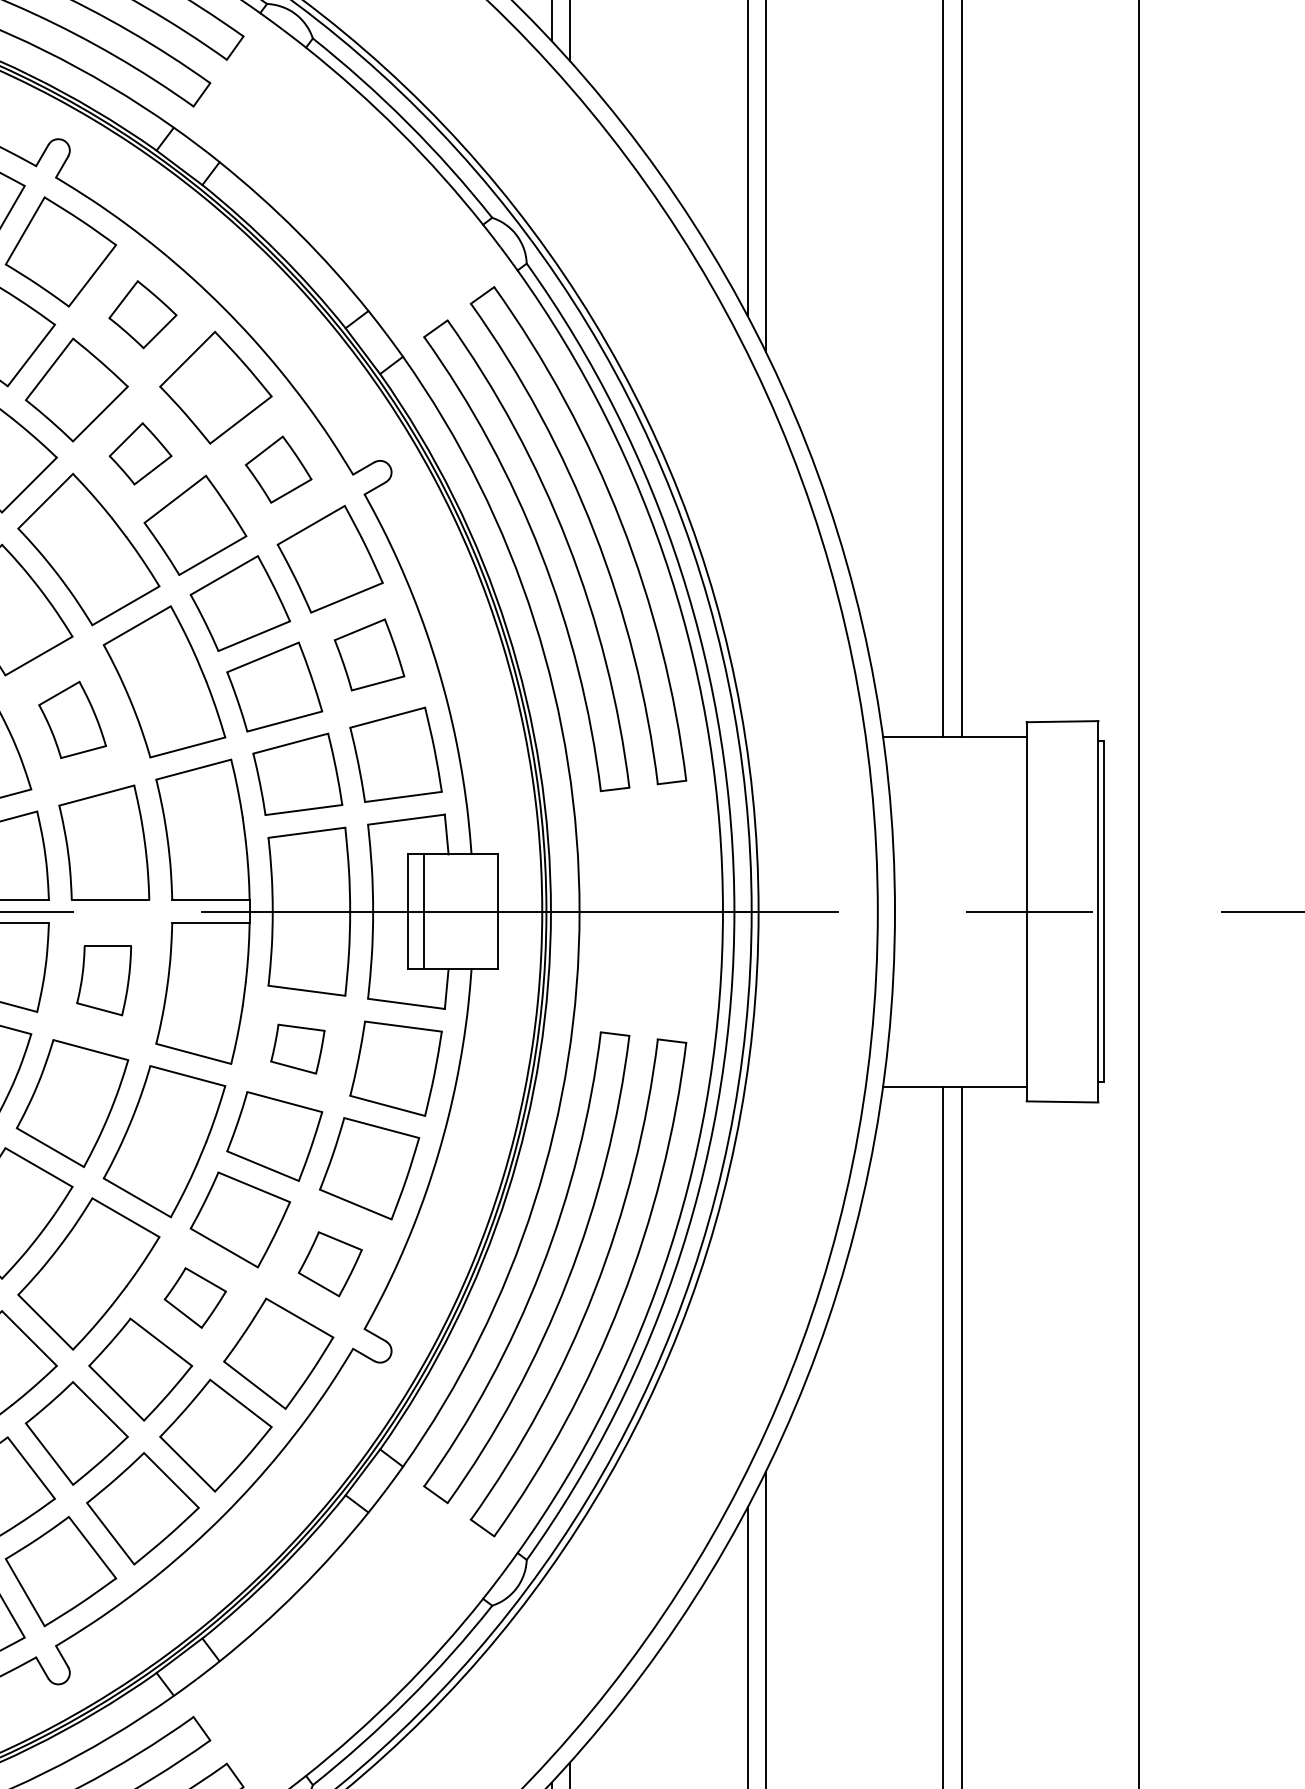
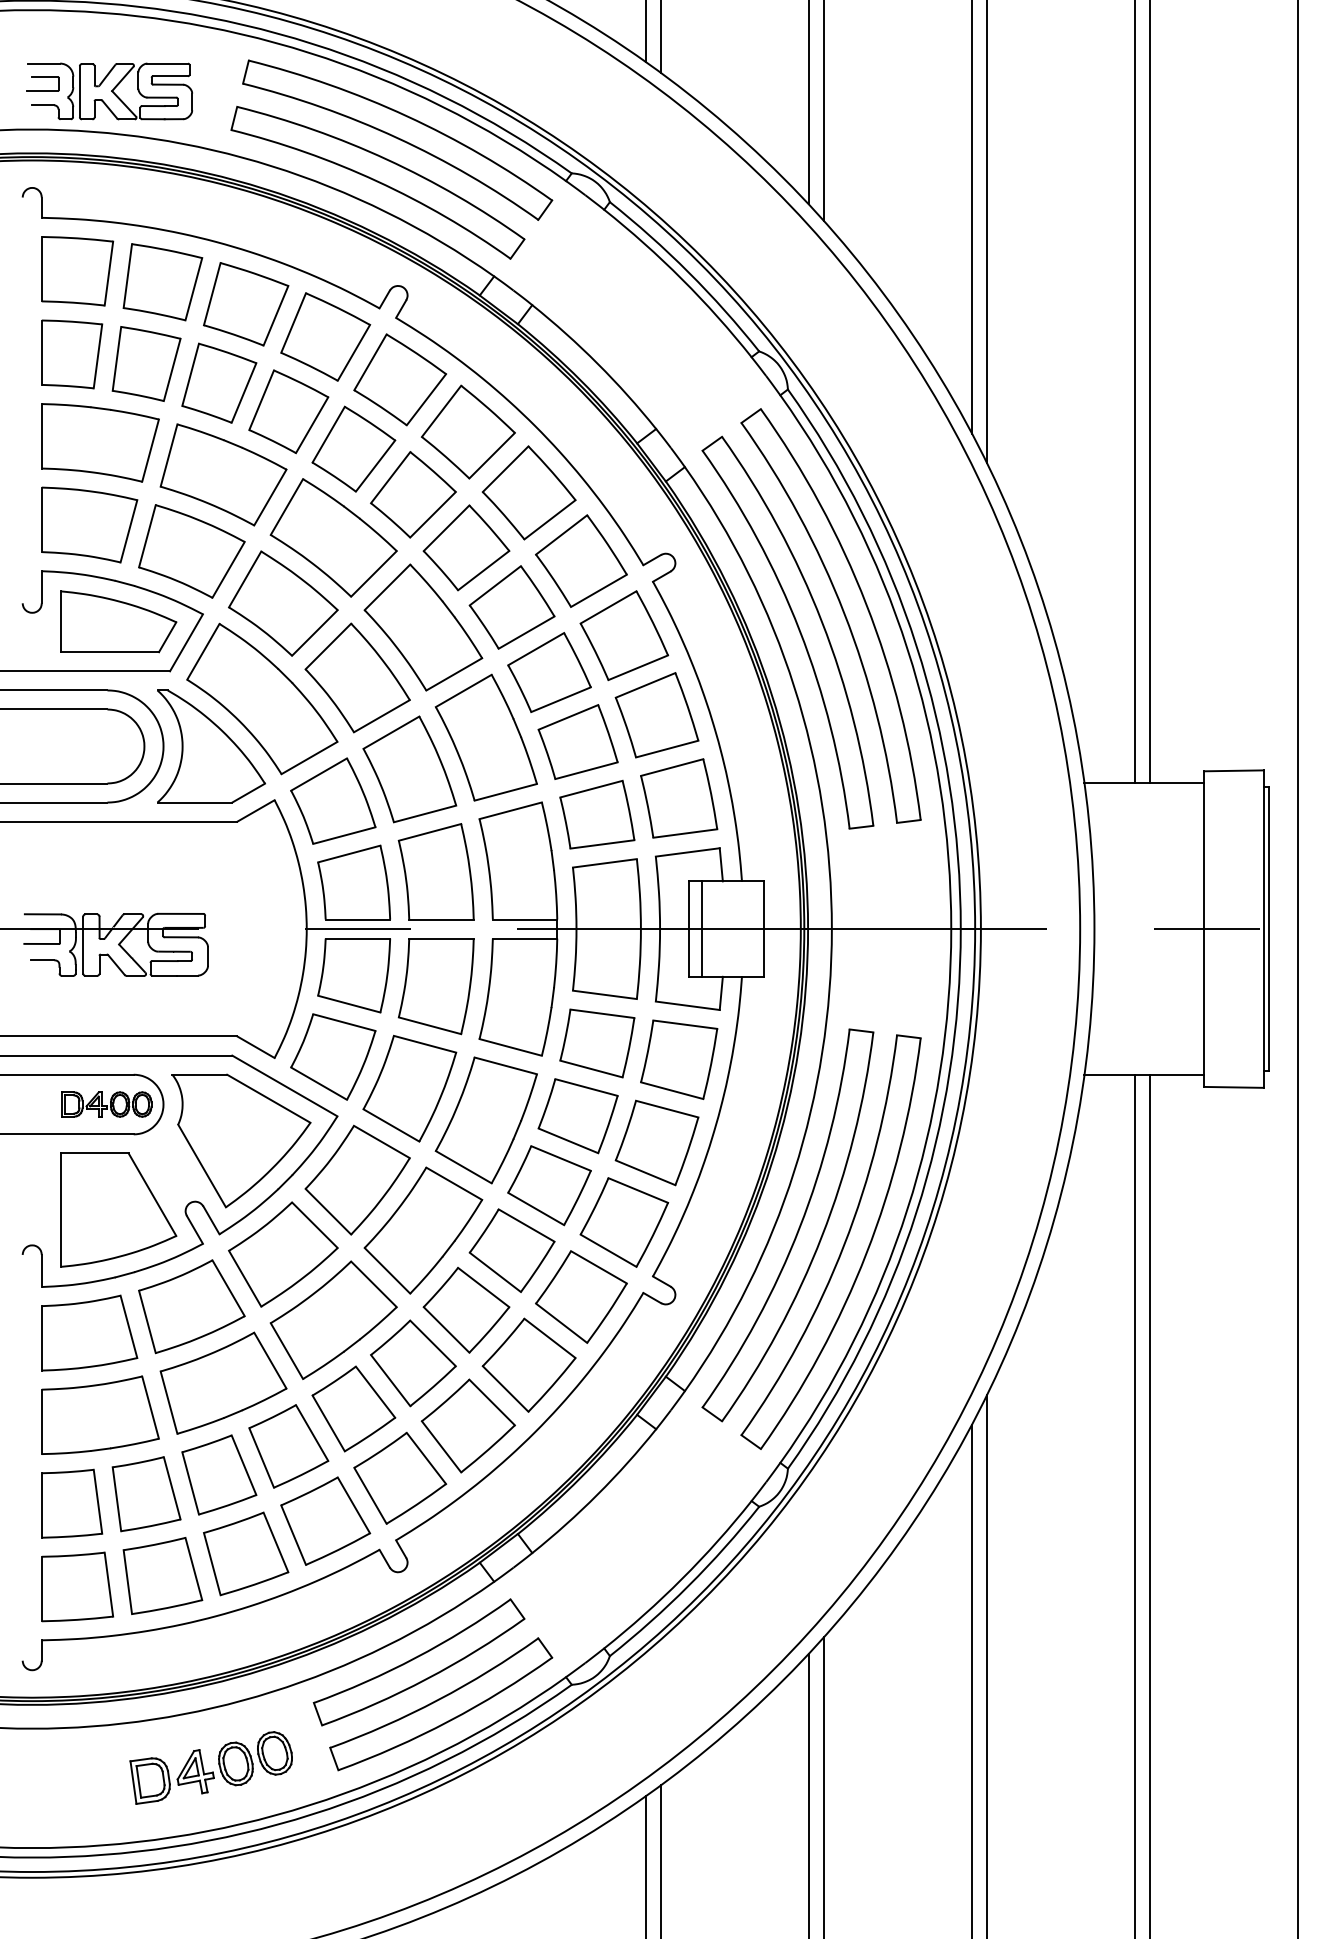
part: (143, 314) -> (468, 431), size x1.67
part: (140, 453) -> (466, 547), size x1.67
part: (278, 468) -> (581, 560), size x1.67
part: (368, 655) -> (656, 715), size x1.43
part: (72, 720) -> (409, 769), size x1.67
part: (103, 980) -> (435, 986), size x1.67
part: (297, 1049) -> (597, 1043), size x1.67
part: (330, 1264) -> (624, 1222), size x1.67
part: (194, 1297) -> (511, 1250), size x1.67

